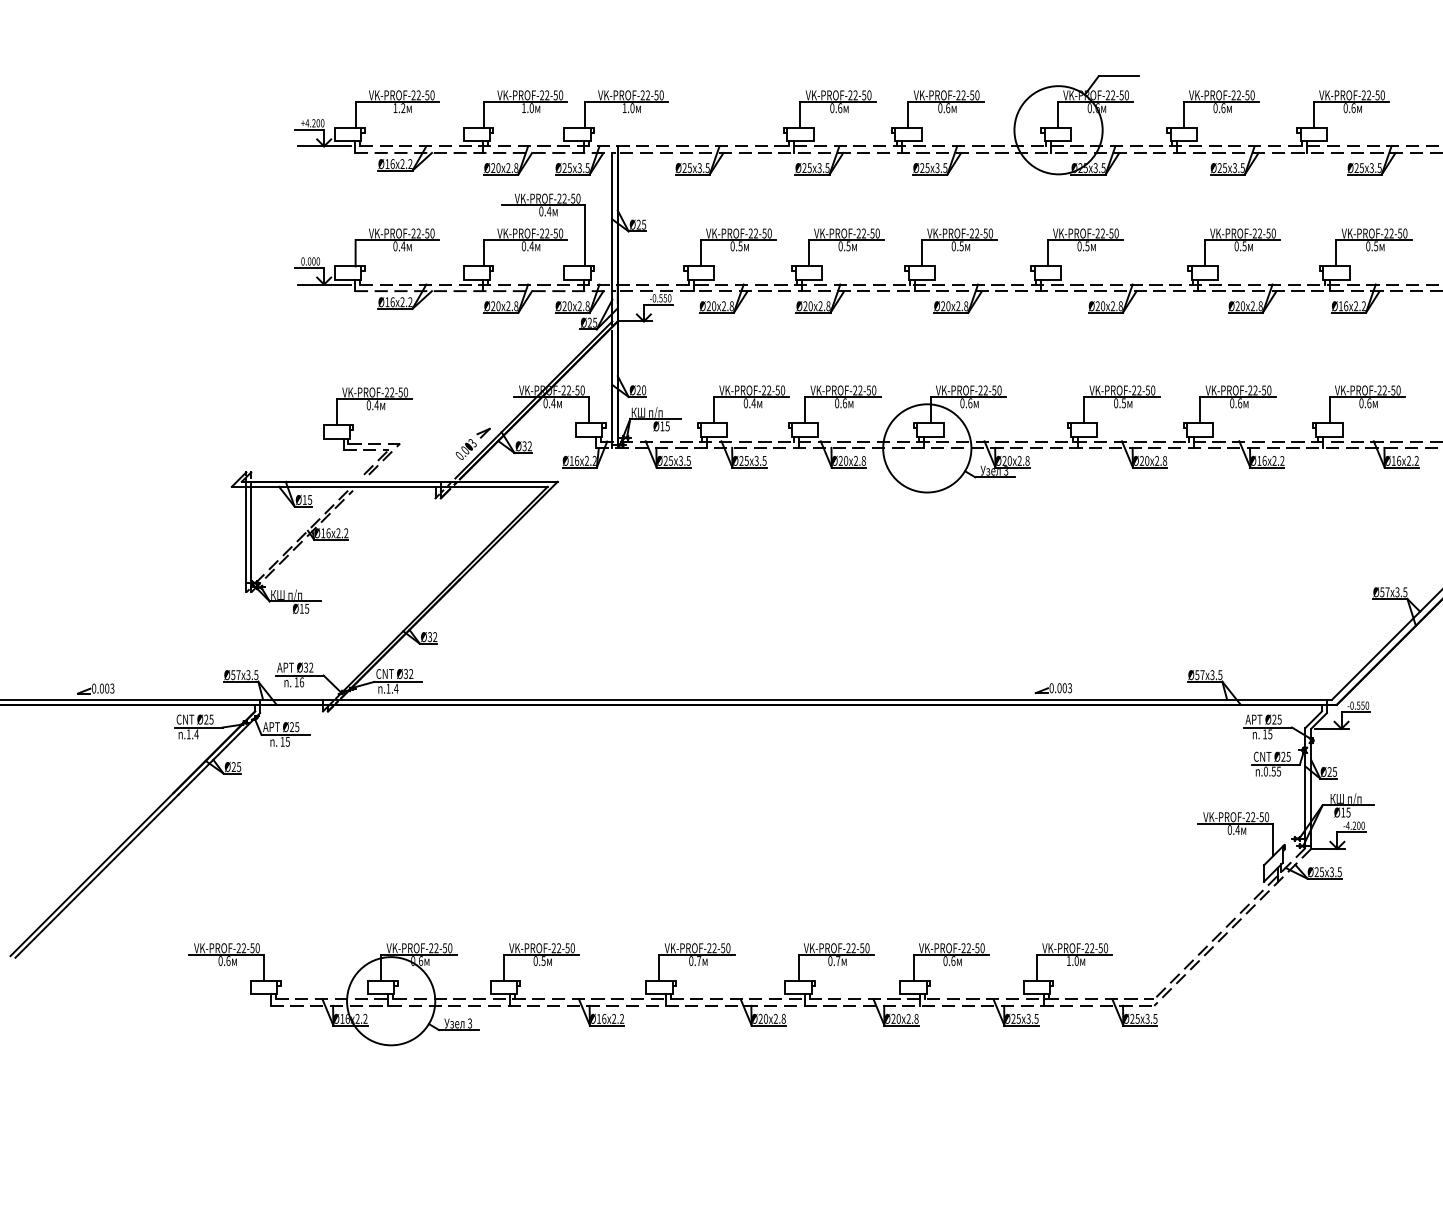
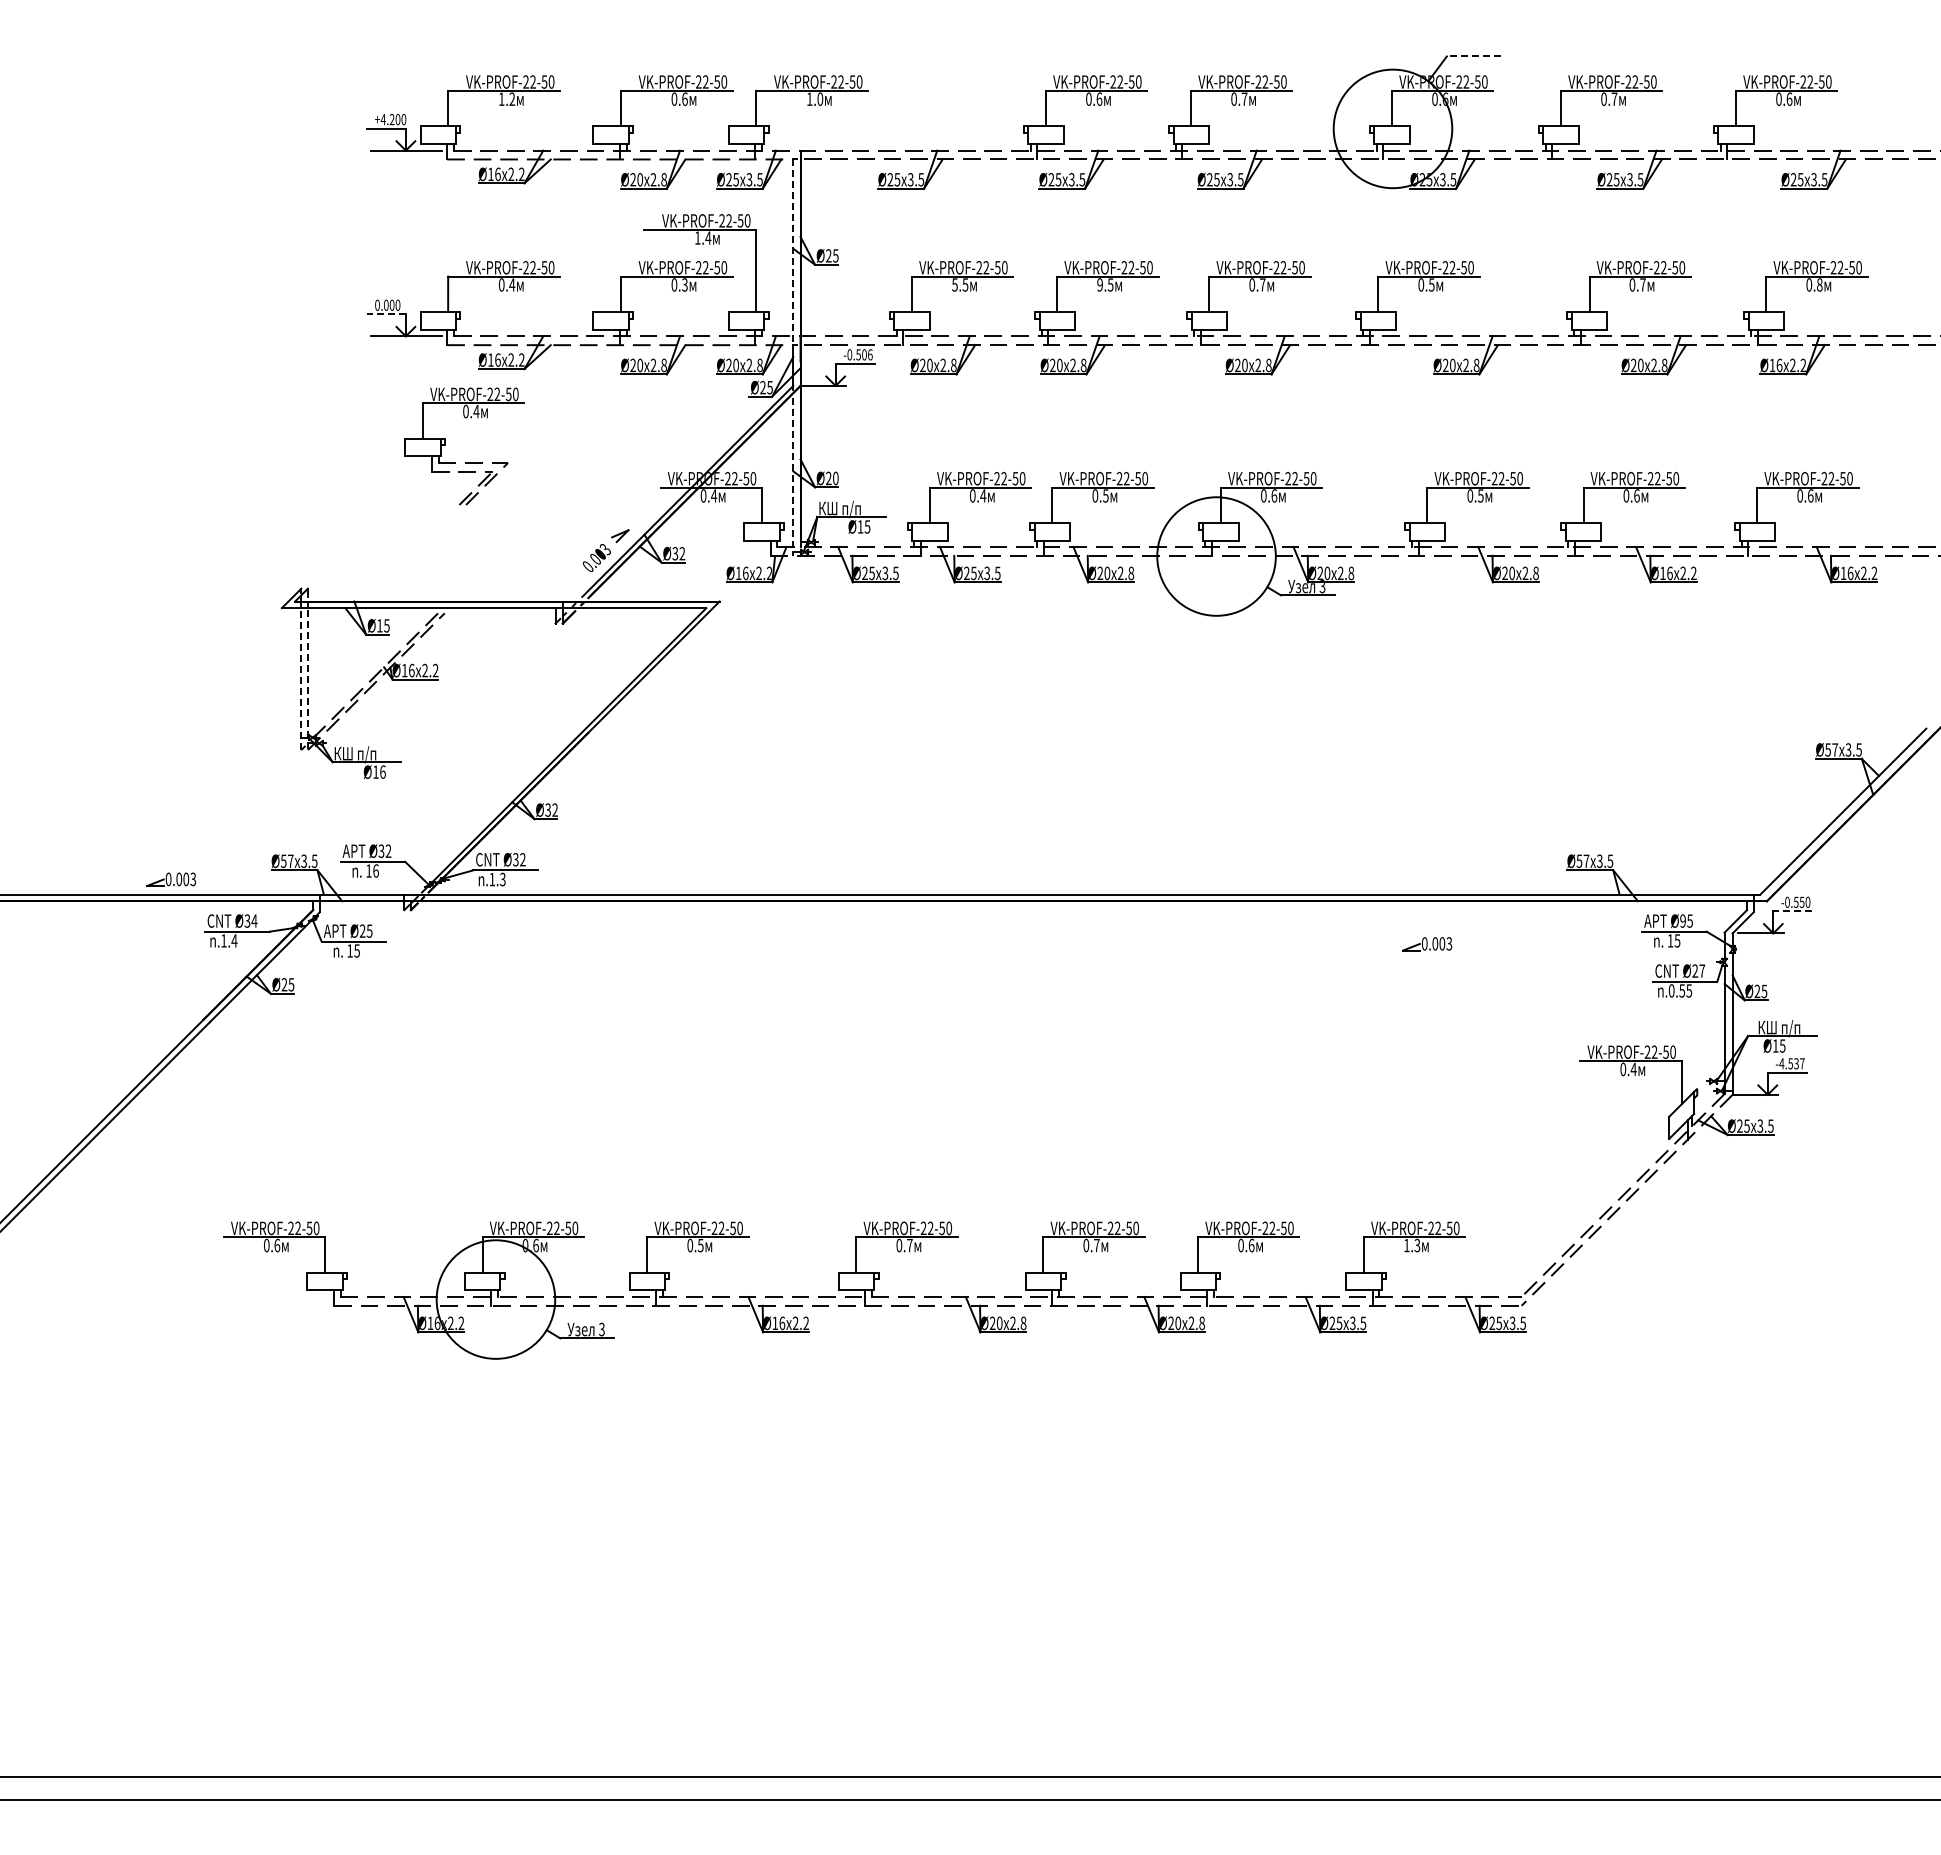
line: (1118, 76) -> (1473, 56), solid -> dashed
text: (527, 107) -> (679, 98), 1.0 -> 0.6
text: (948, 107) -> (1244, 98), 0.6 -> 0.7
text: (1223, 107) -> (1614, 98), 0.6 -> 0.7
text: (541, 211) -> (697, 237), 0.4 -> 1.4
line: (612, 222) -> (793, 252), solid -> dashed
text: (531, 246) -> (684, 284), 0.4 -> 0.3
text: (732, 246) -> (954, 284), 0.5 -> 5.5
text: (840, 246) -> (1099, 284), 0.5 -> 9.5
text: (961, 246) -> (1262, 284), 0.5 -> 0.7
text: (1244, 246) -> (1642, 284), 0.5 -> 0.7
text: (1375, 246) -> (1819, 284), 0.5 -> 0.8
line: (308, 268) -> (385, 314), solid -> dashed
text: (667, 298) -> (867, 354), -0.550 -> -0.506
line: (612, 389) -> (793, 477), solid -> dashed
text: (844, 402) -> (1105, 495), 0.6 -> 0.5
part: (368, 443) -> (465, 462), moved
line: (246, 540) -> (301, 680), solid -> dashed
line: (250, 540) -> (307, 680), solid -> dashed
text: (306, 608) -> (382, 771), Ø15 -> Ø16
part: (95, 688) -> (170, 879), moved
text: (396, 688) -> (502, 879), n.1.4 -> n.1.3
part: (1053, 688) -> (1427, 944), moved
line: (1355, 712) -> (1792, 911), solid -> dashed
text: (208, 719) -> (250, 920), Ø25 -> Ø34
text: (1273, 719) -> (1682, 921), Ø25 -> Ø95
text: (1288, 756) -> (1702, 970), Ø25 -> Ø27
text: (1358, 825) -> (1796, 1063), -4.200 -> -4.537
text: (1076, 960) -> (1417, 1245), 1.0 -> 1.3

